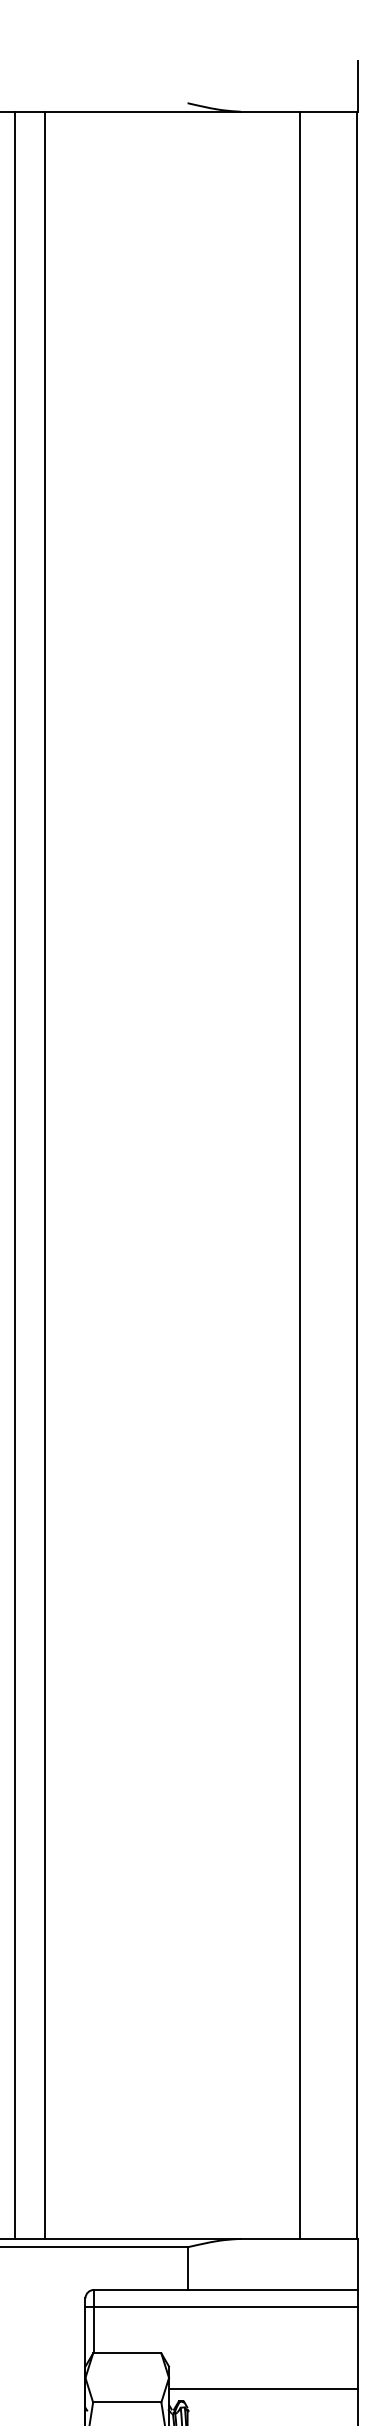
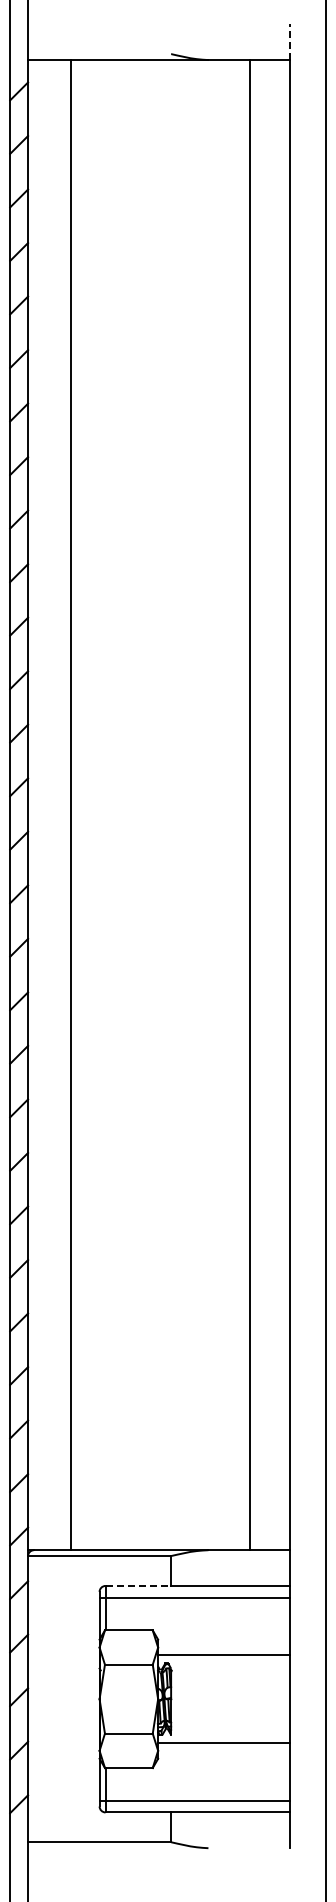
line: (357, 86) -> (290, 42), solid -> dashed
line: (15, 1175) -> (50, 805), removed
line: (141, 2289) -> (138, 1585), solid -> dashed

